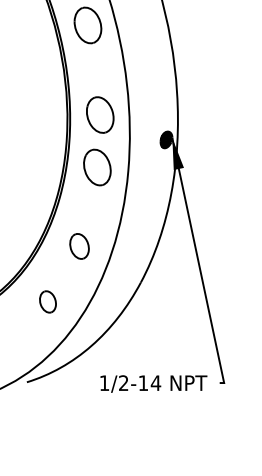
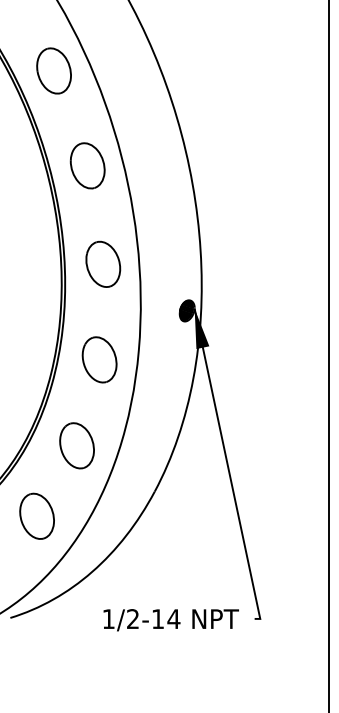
part: (100, 114) -> (103, 263), moved
part: (97, 167) -> (99, 359), moved
part: (79, 246) -> (76, 445), size x1.43
part: (47, 301) -> (36, 515), size x1.67

